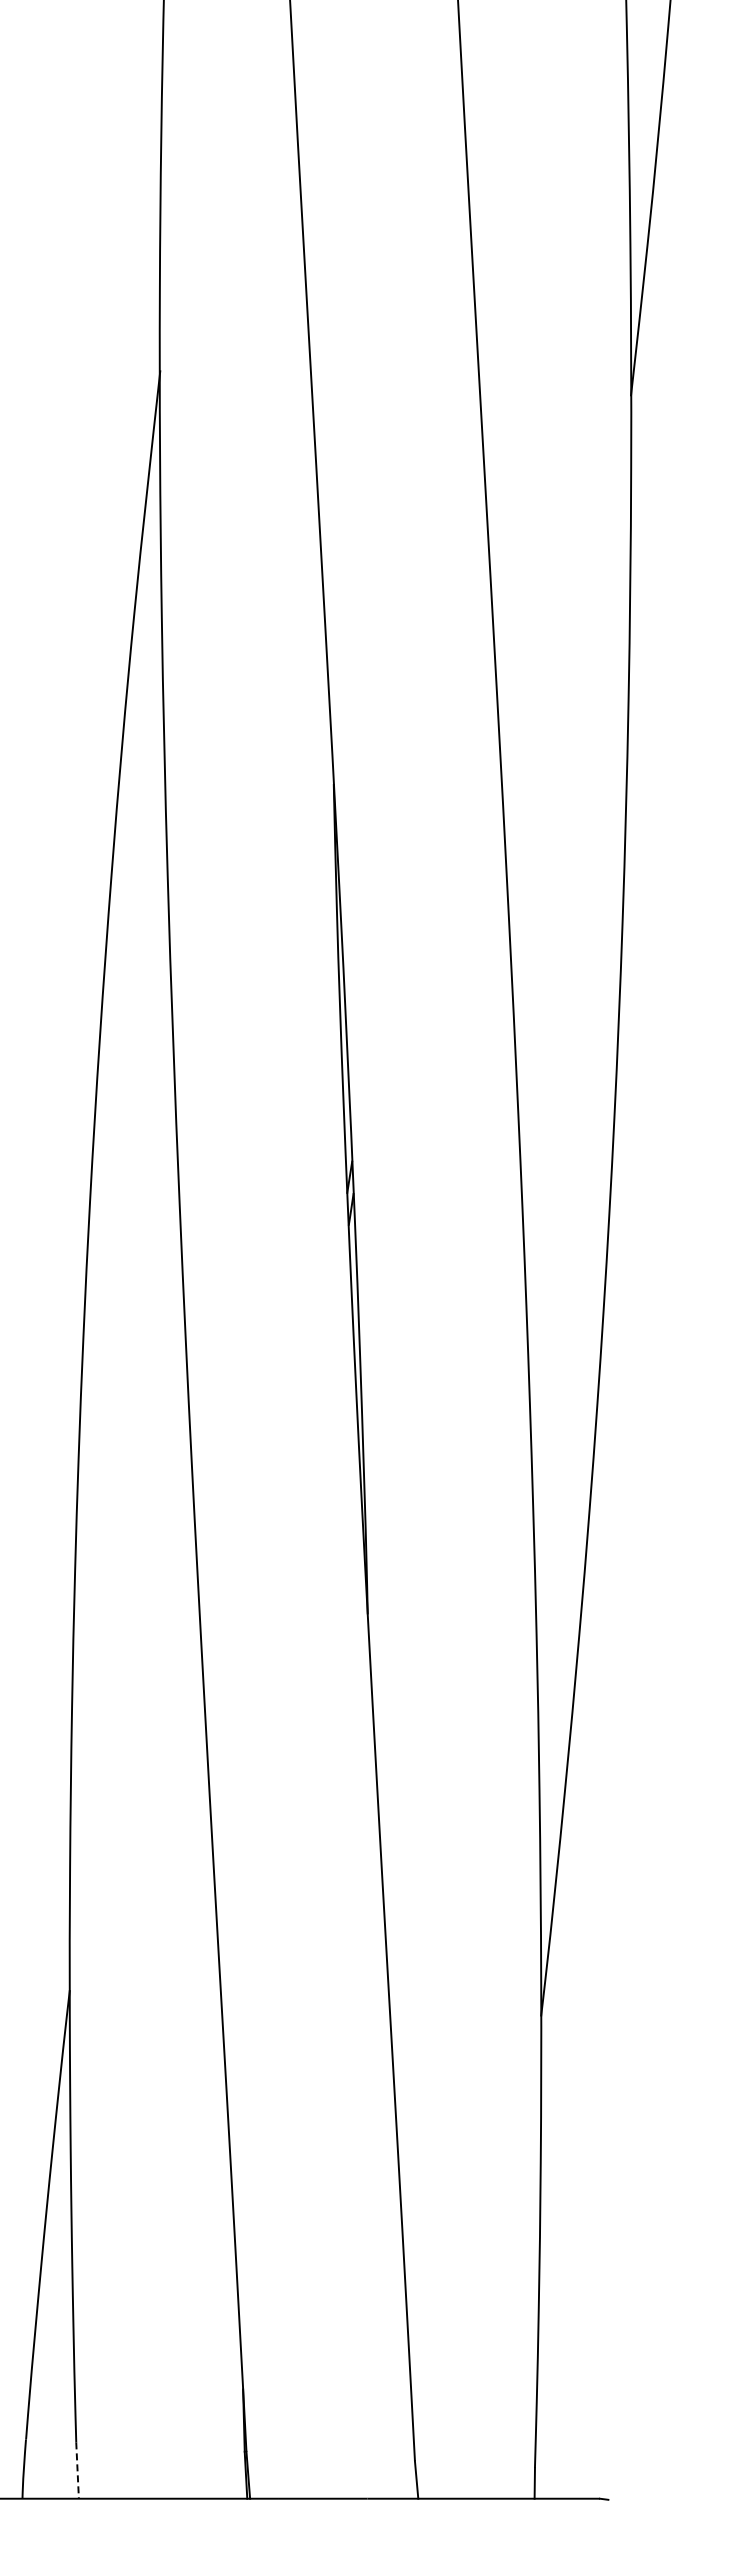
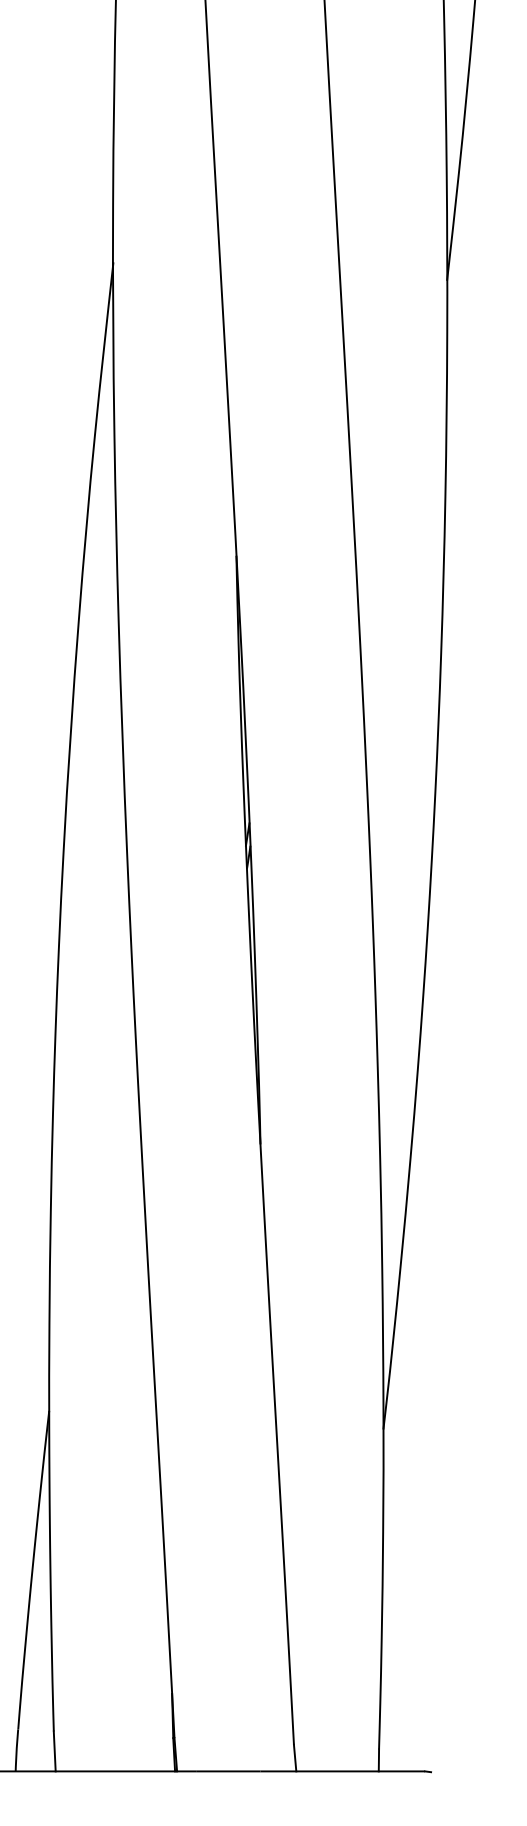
line: (77, 2471) -> (54, 1752), dashed -> solid

